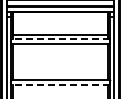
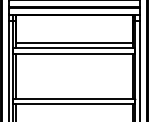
line: (59, 39) -> (73, 48), dashed -> solid
line: (59, 84) -> (73, 104), dashed -> solid

